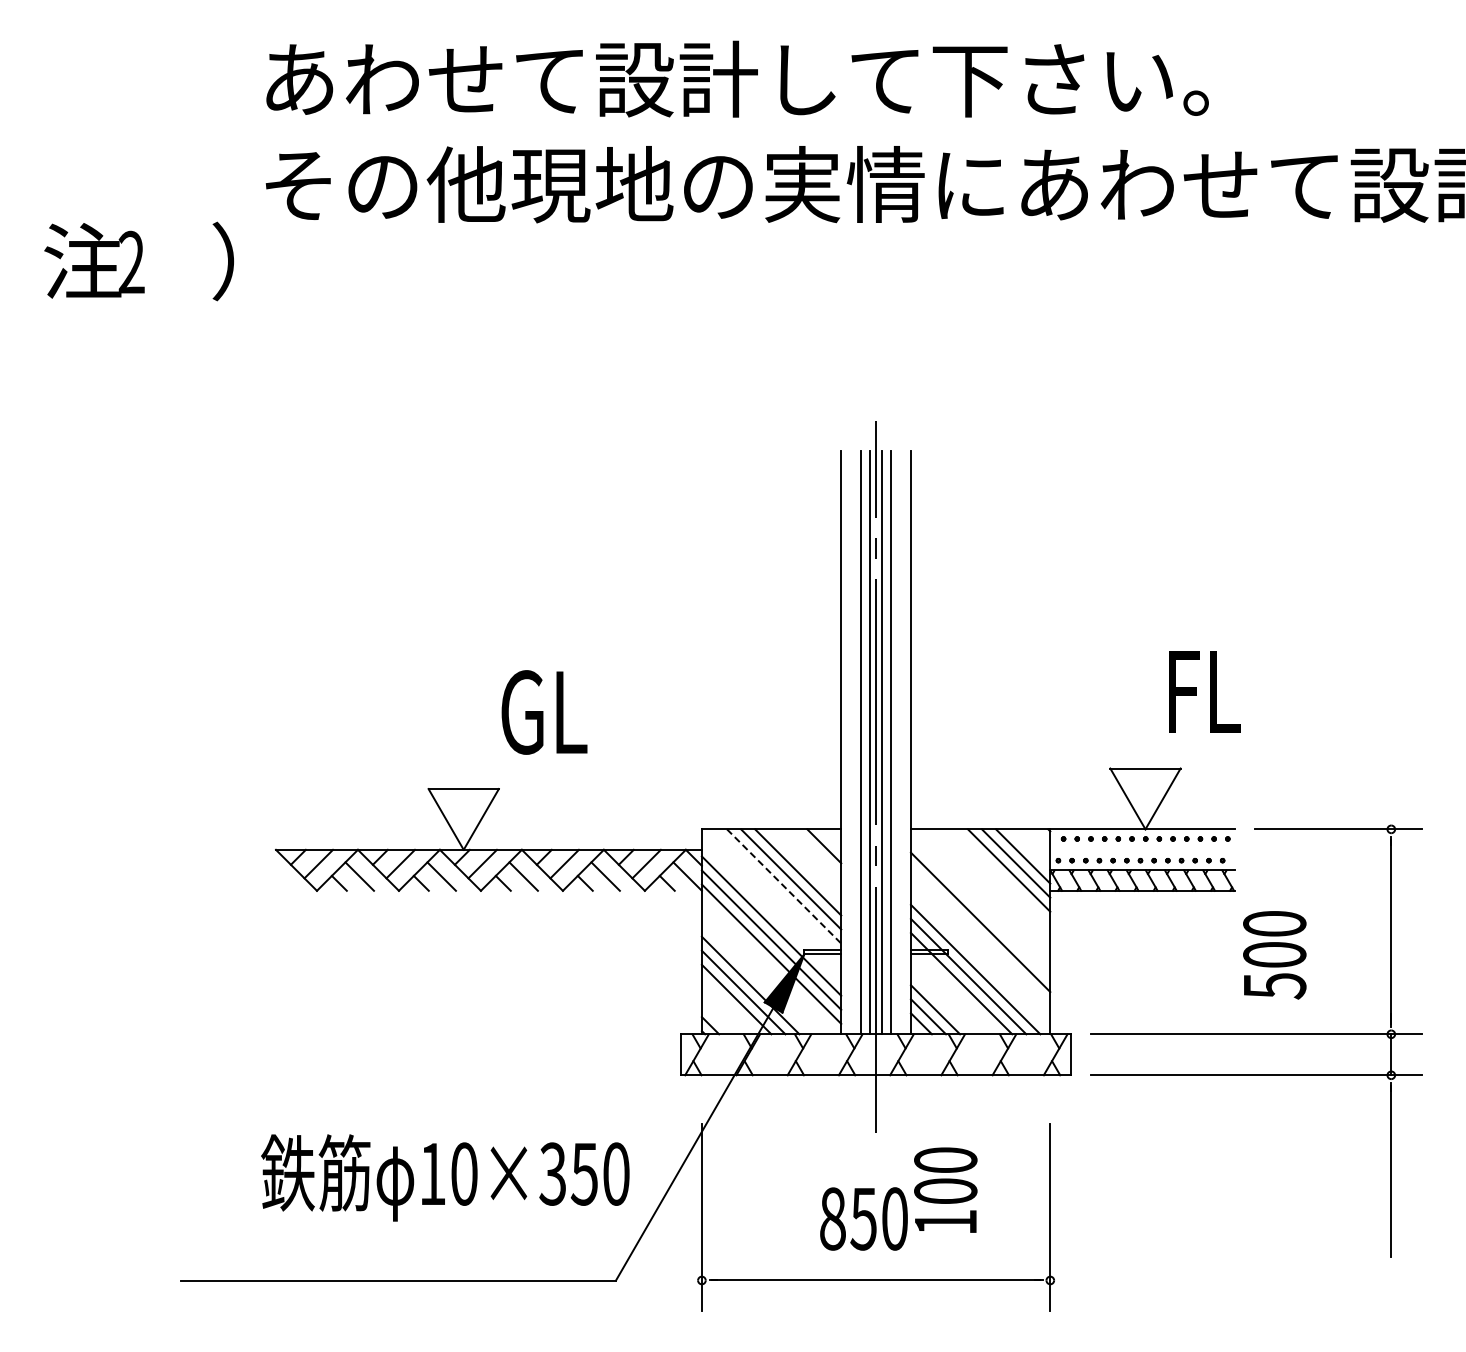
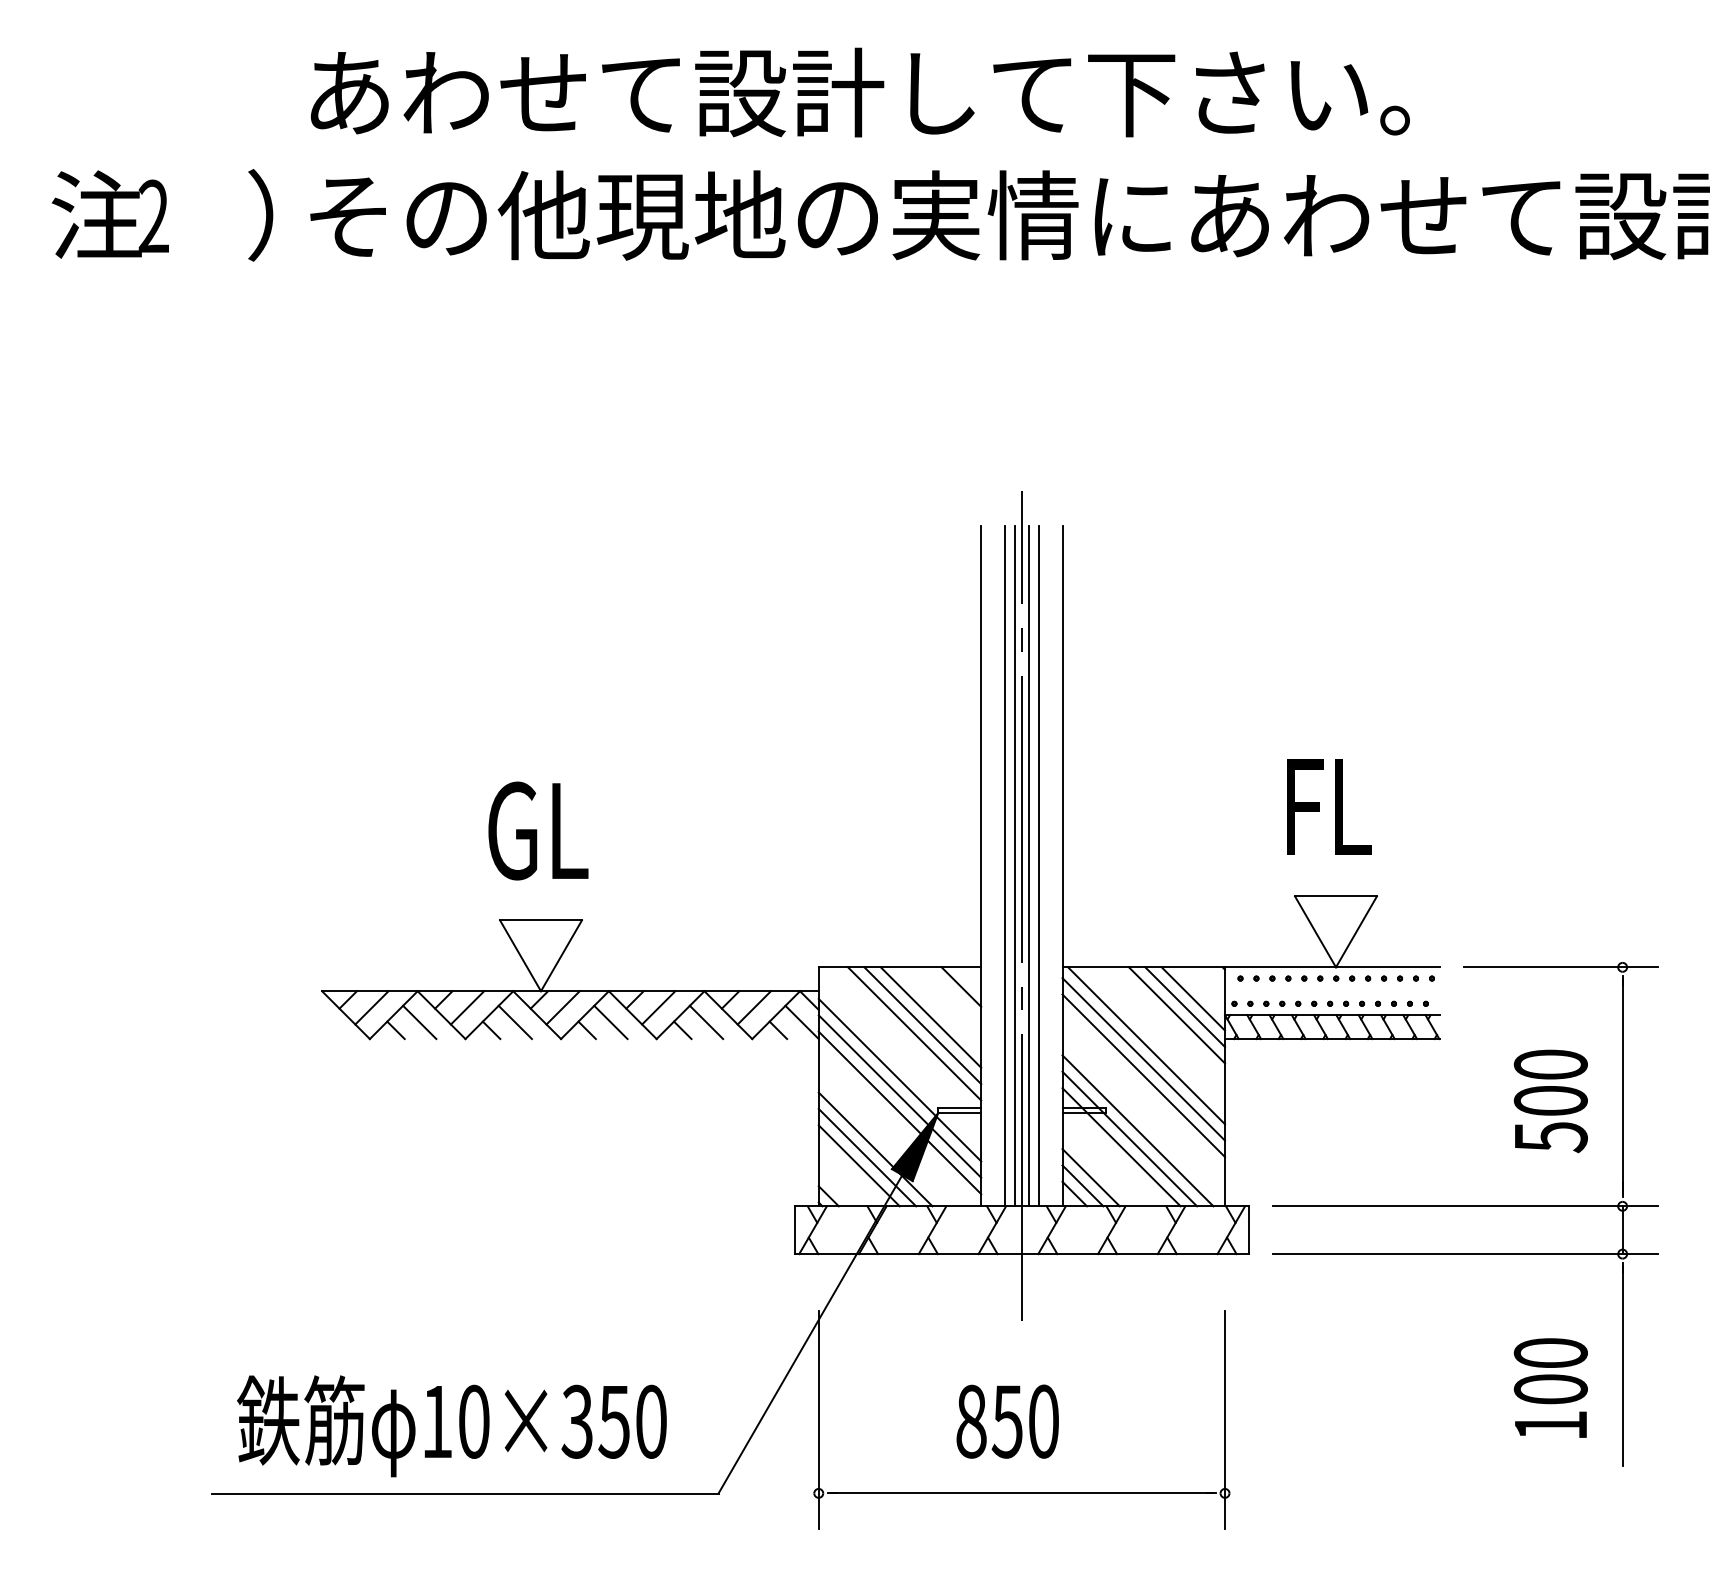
text: (138, 261) -> (161, 215), moved
text: (1204, 691) -> (1329, 806), moved
text: (544, 712) -> (538, 831), moved
line: (784, 886) -> (915, 1033), dashed -> solid
line: (982, 896) -> (1145, 1045), added
line: (980, 907) -> (1143, 1058), added
text: (1274, 955) -> (1550, 1101), moved
text: (445, 1177) -> (452, 1425), moved
text: (945, 1189) -> (1550, 1387), moved

